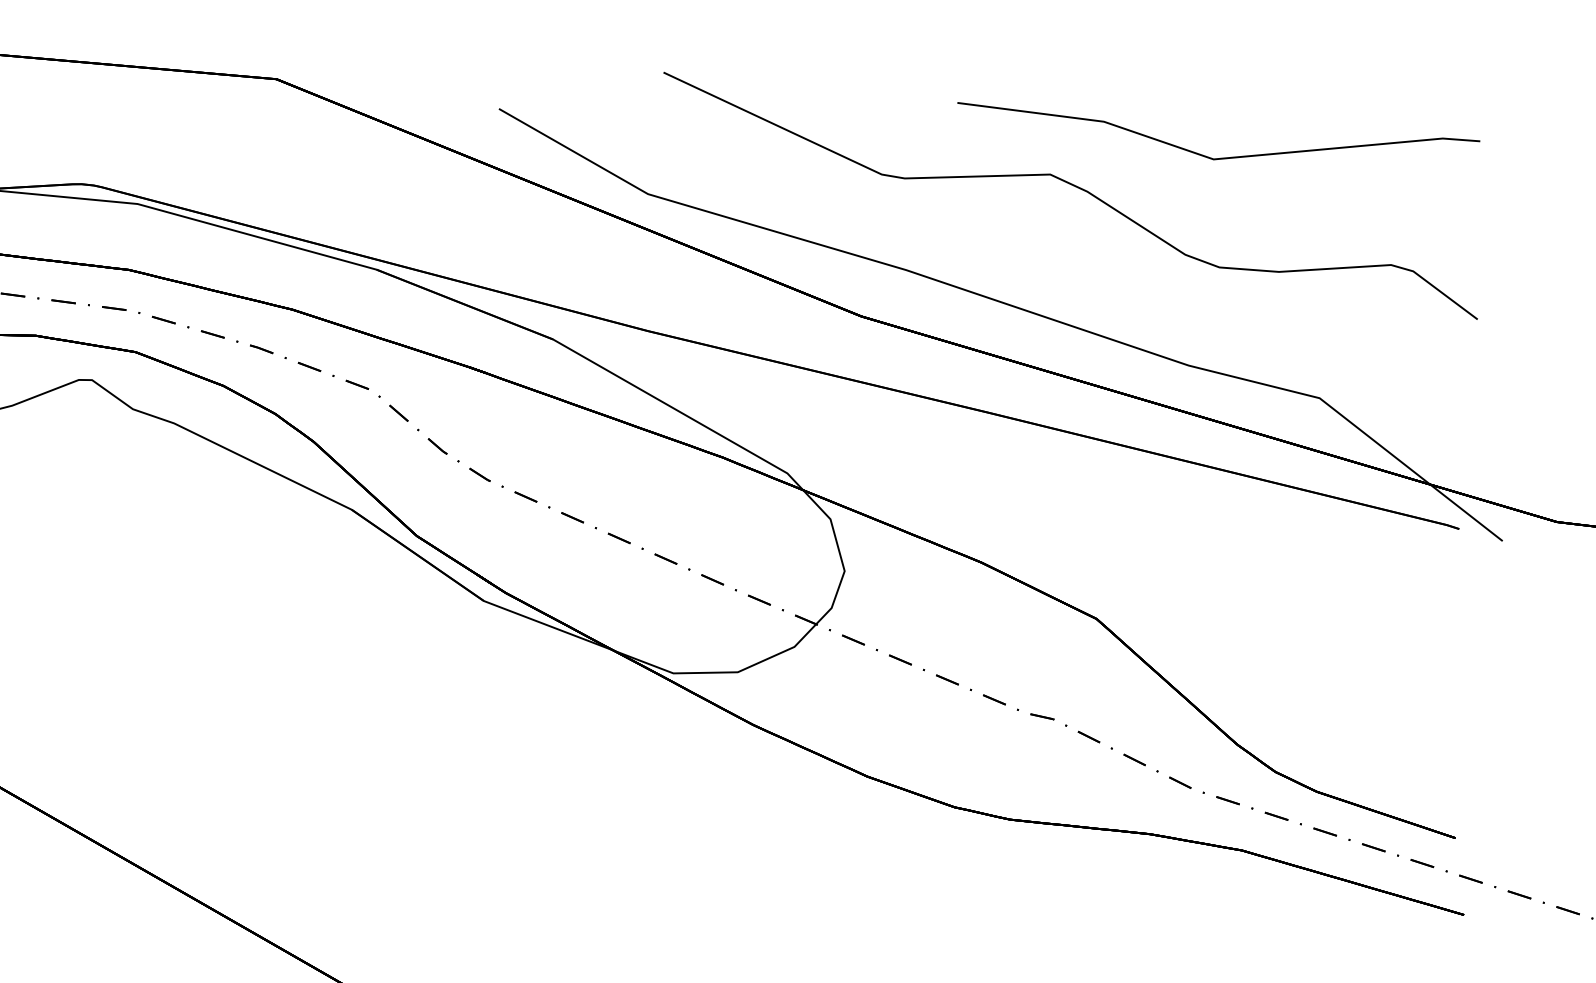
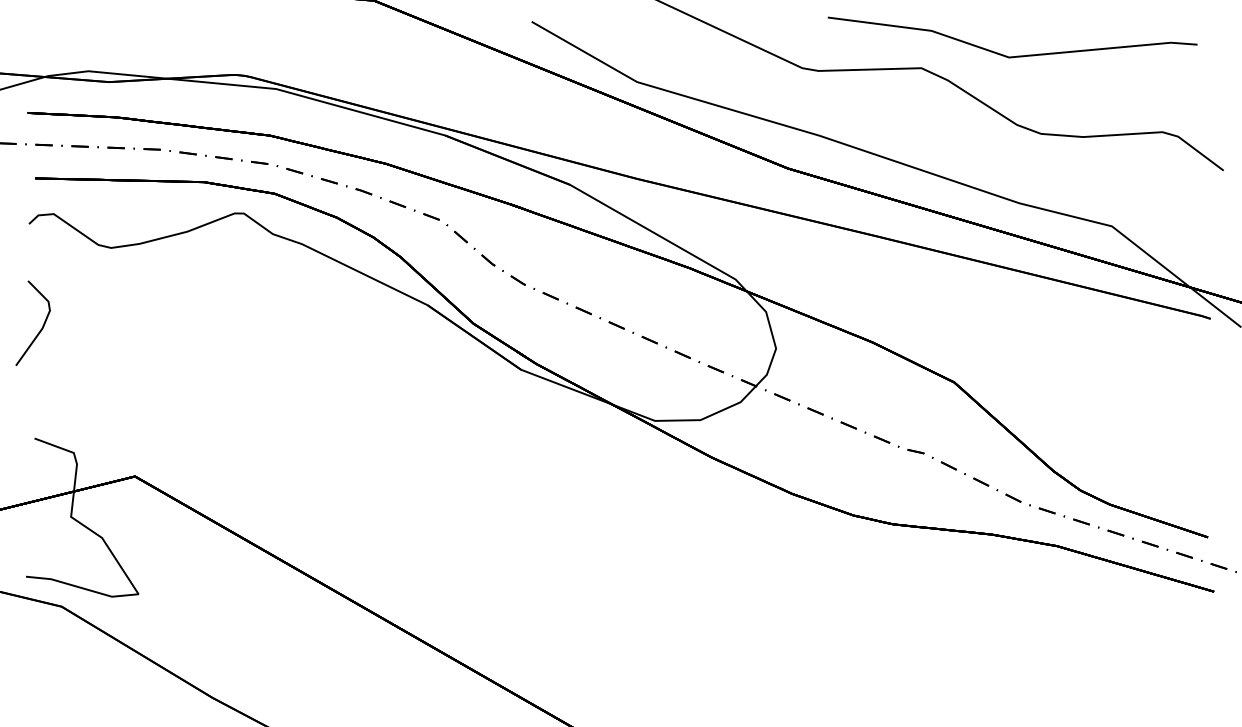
line: (1224, 156) -> (1016, 55), moved

